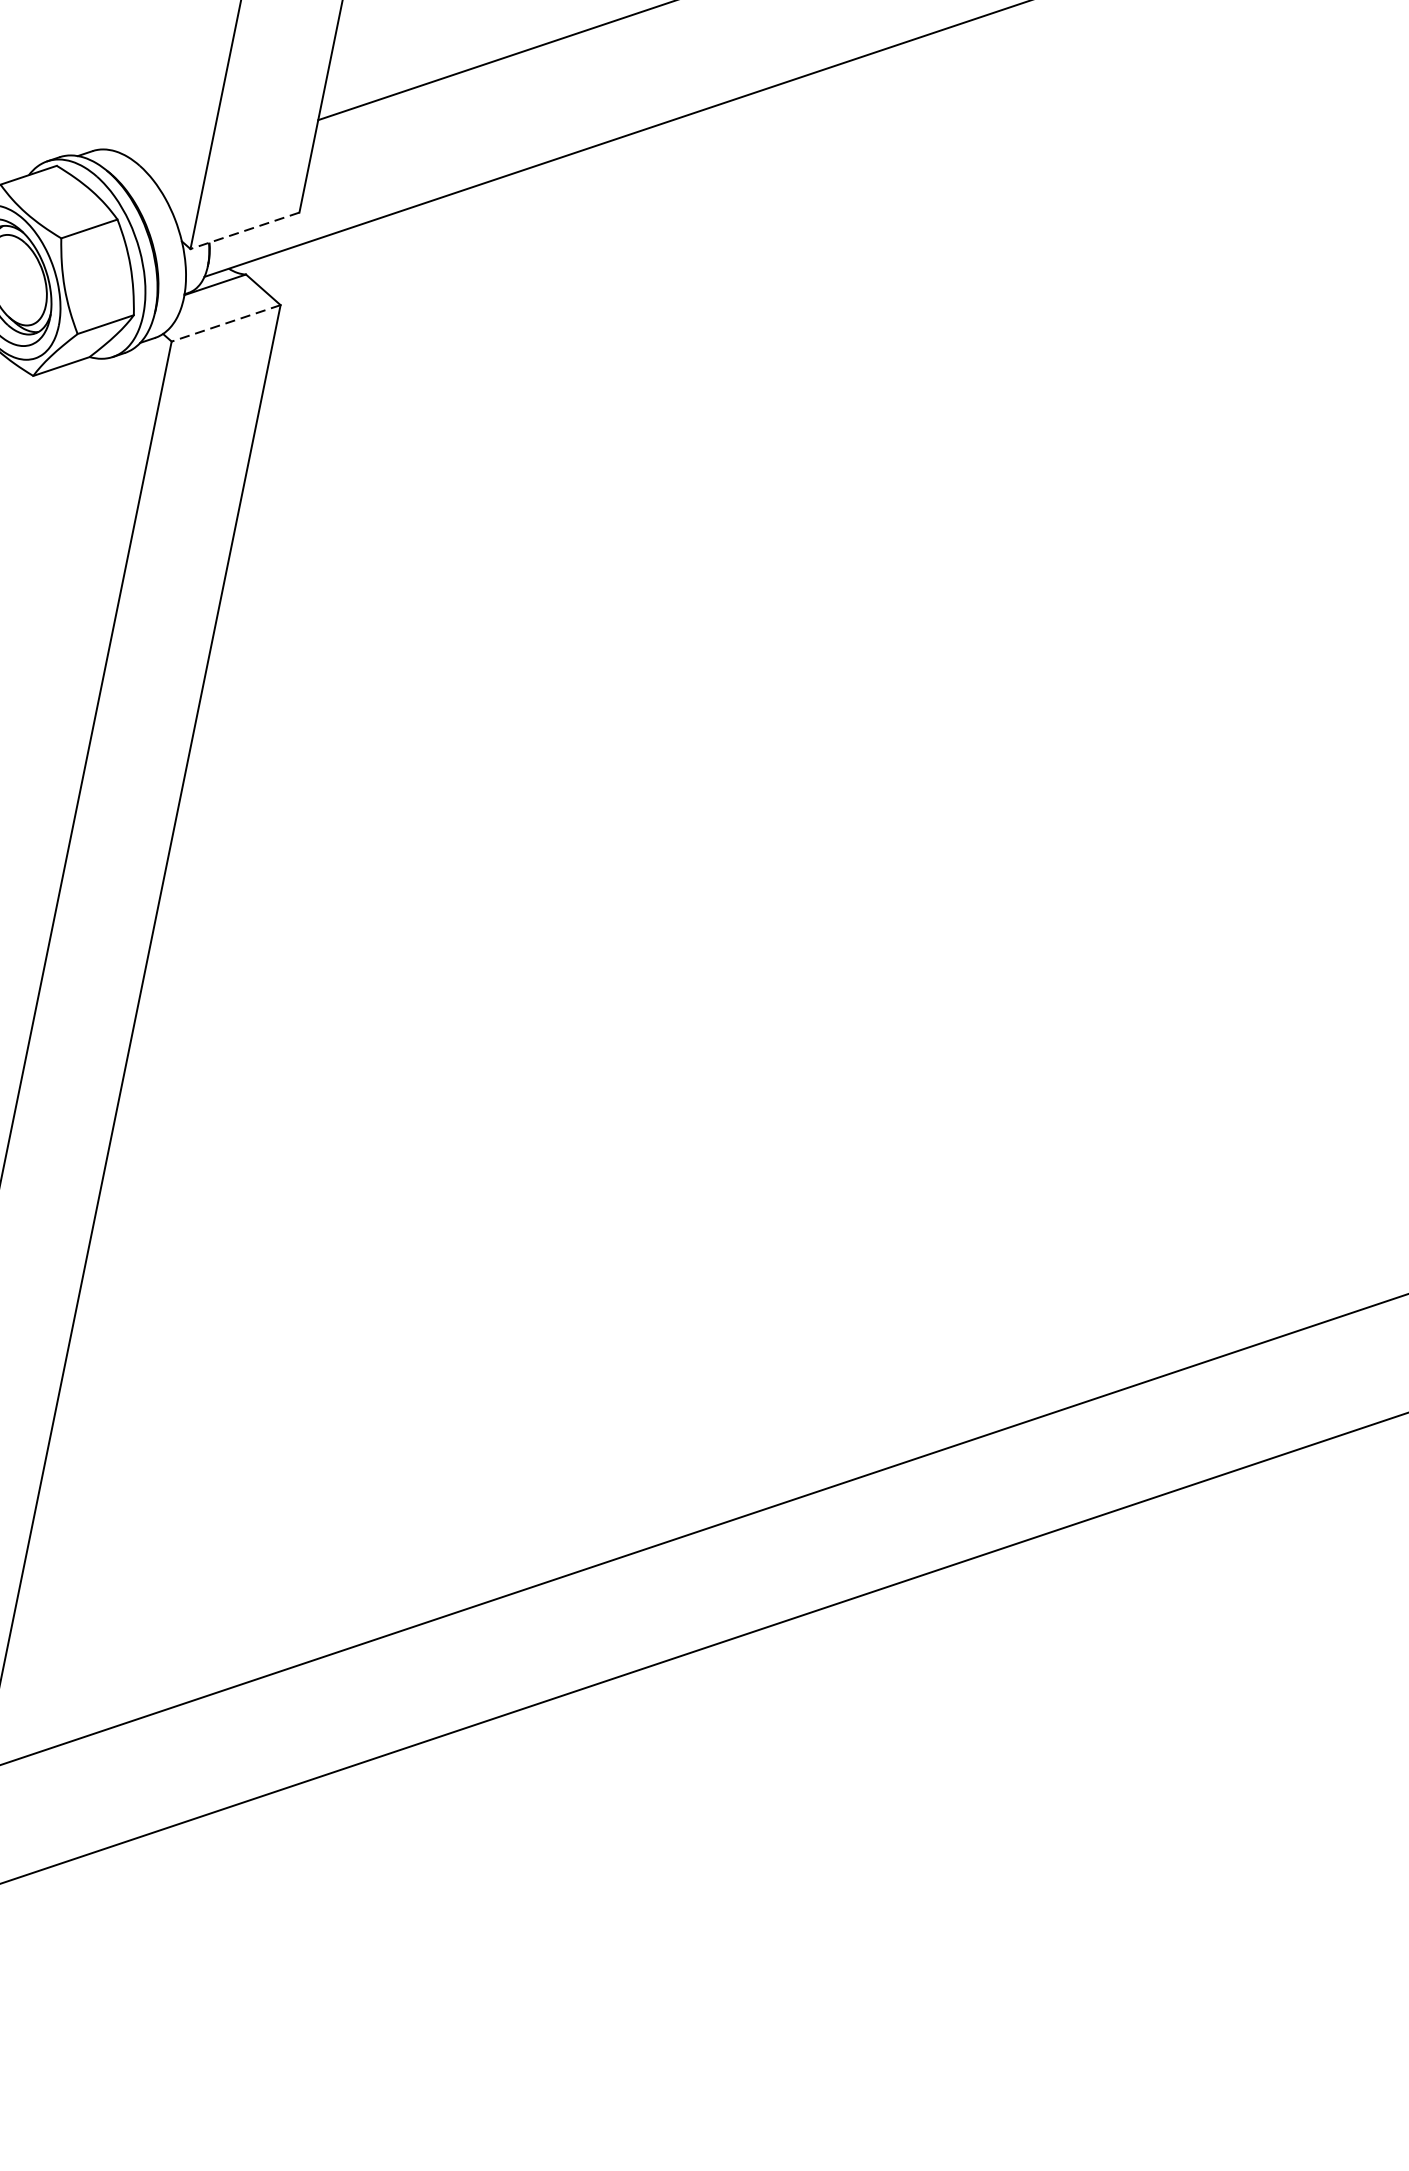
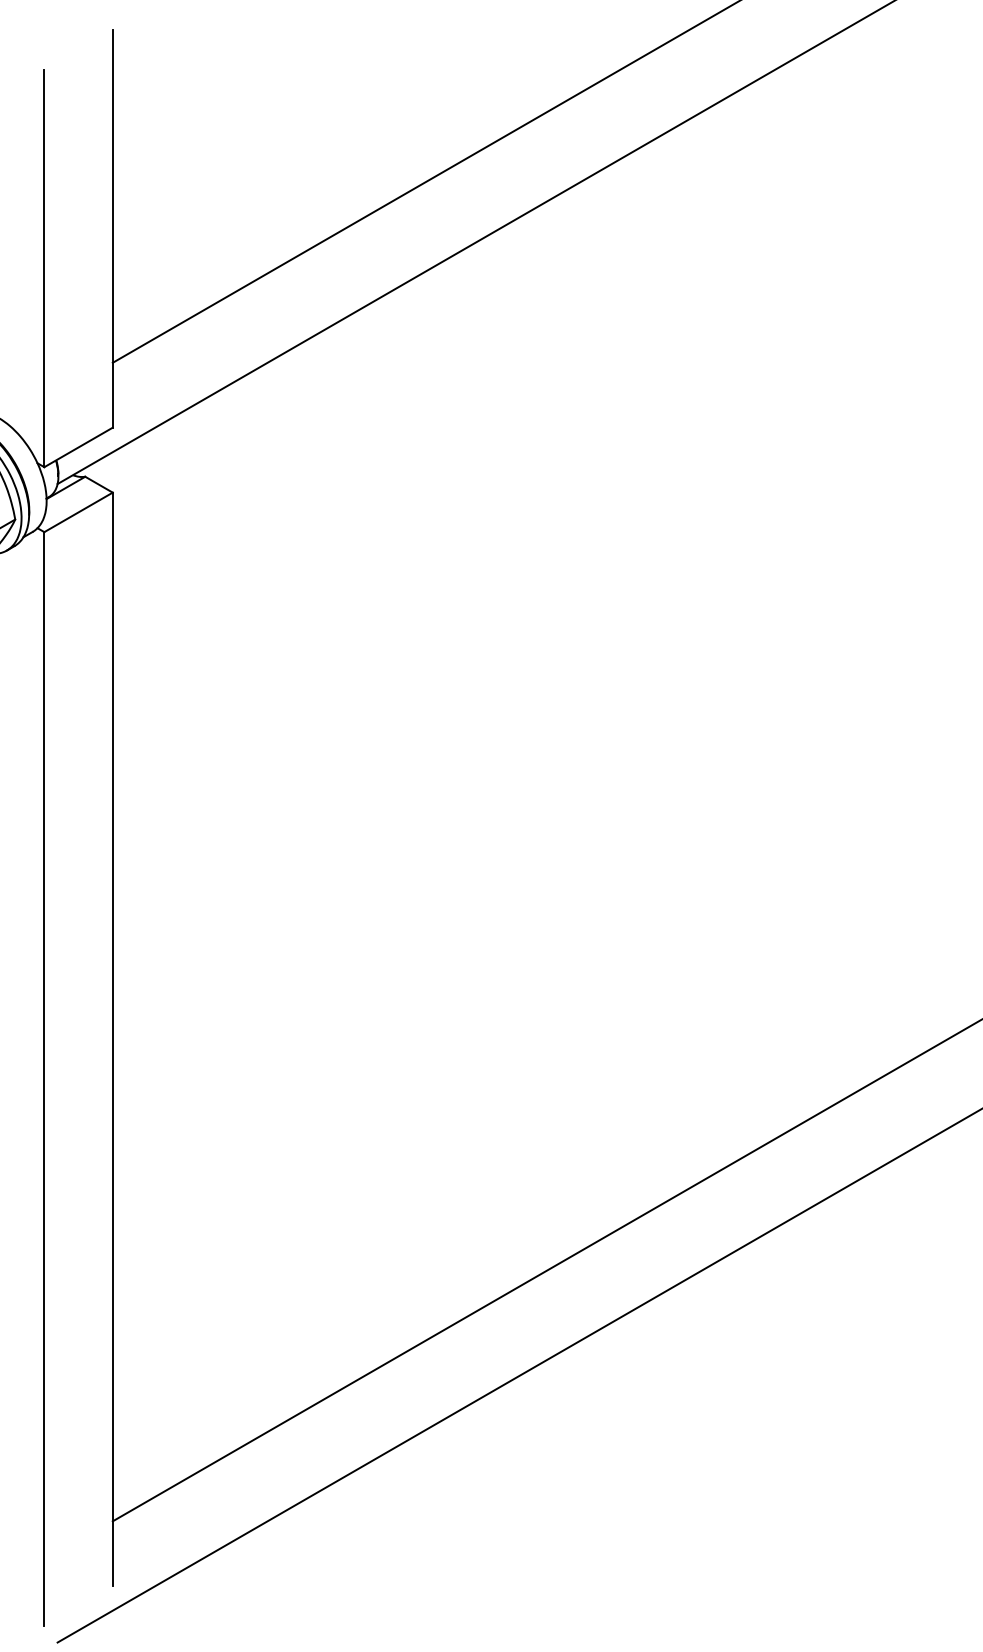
line: (244, 230) -> (78, 447), dashed -> solid
line: (226, 323) -> (78, 512), dashed -> solid

